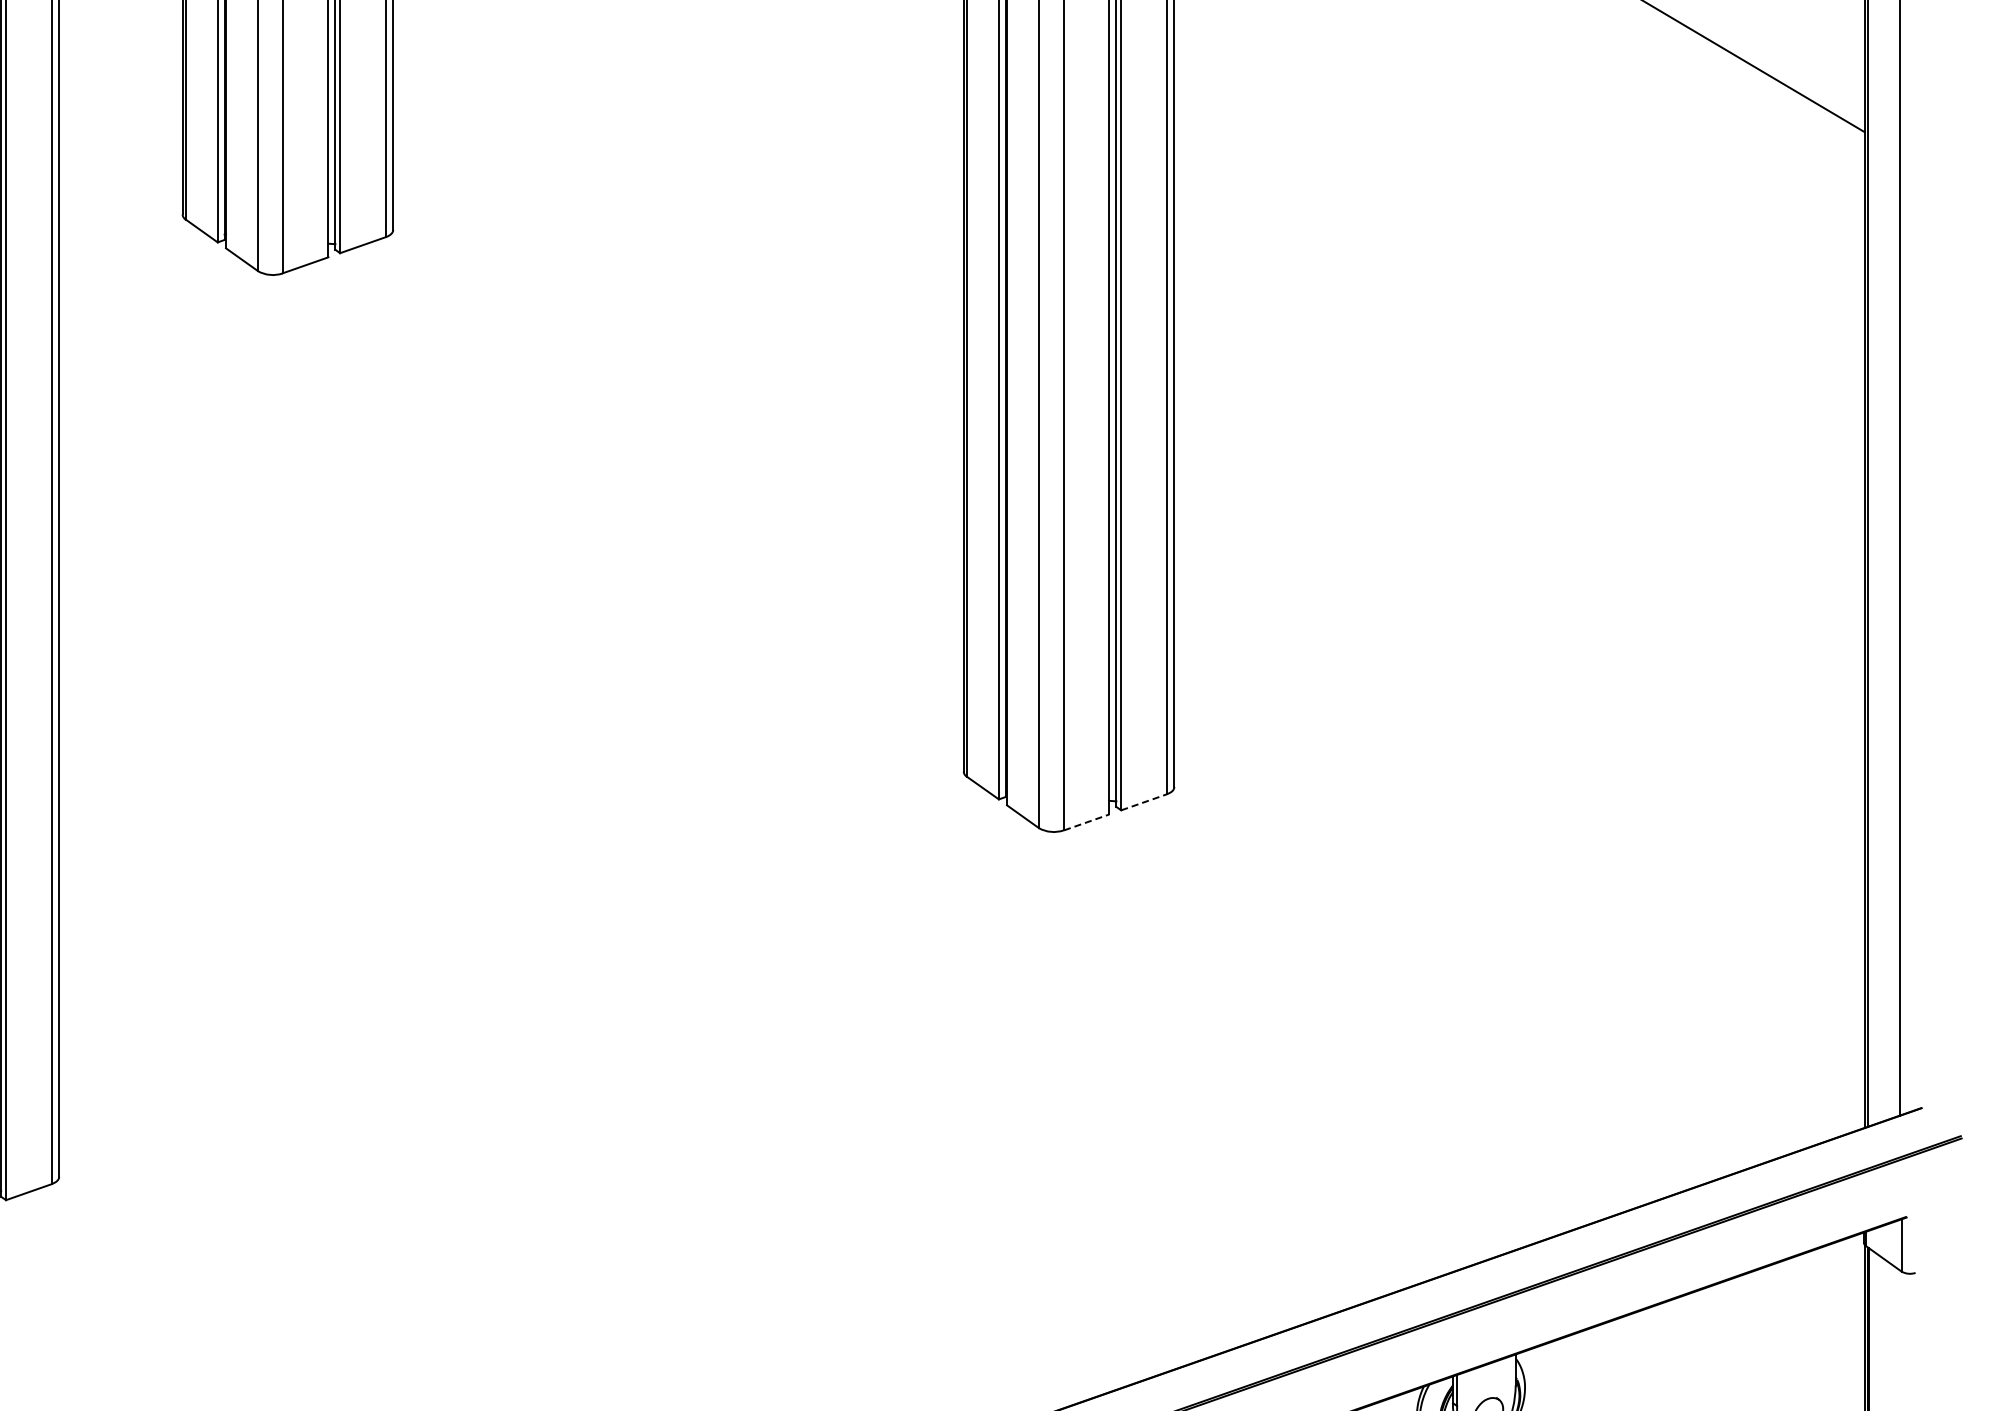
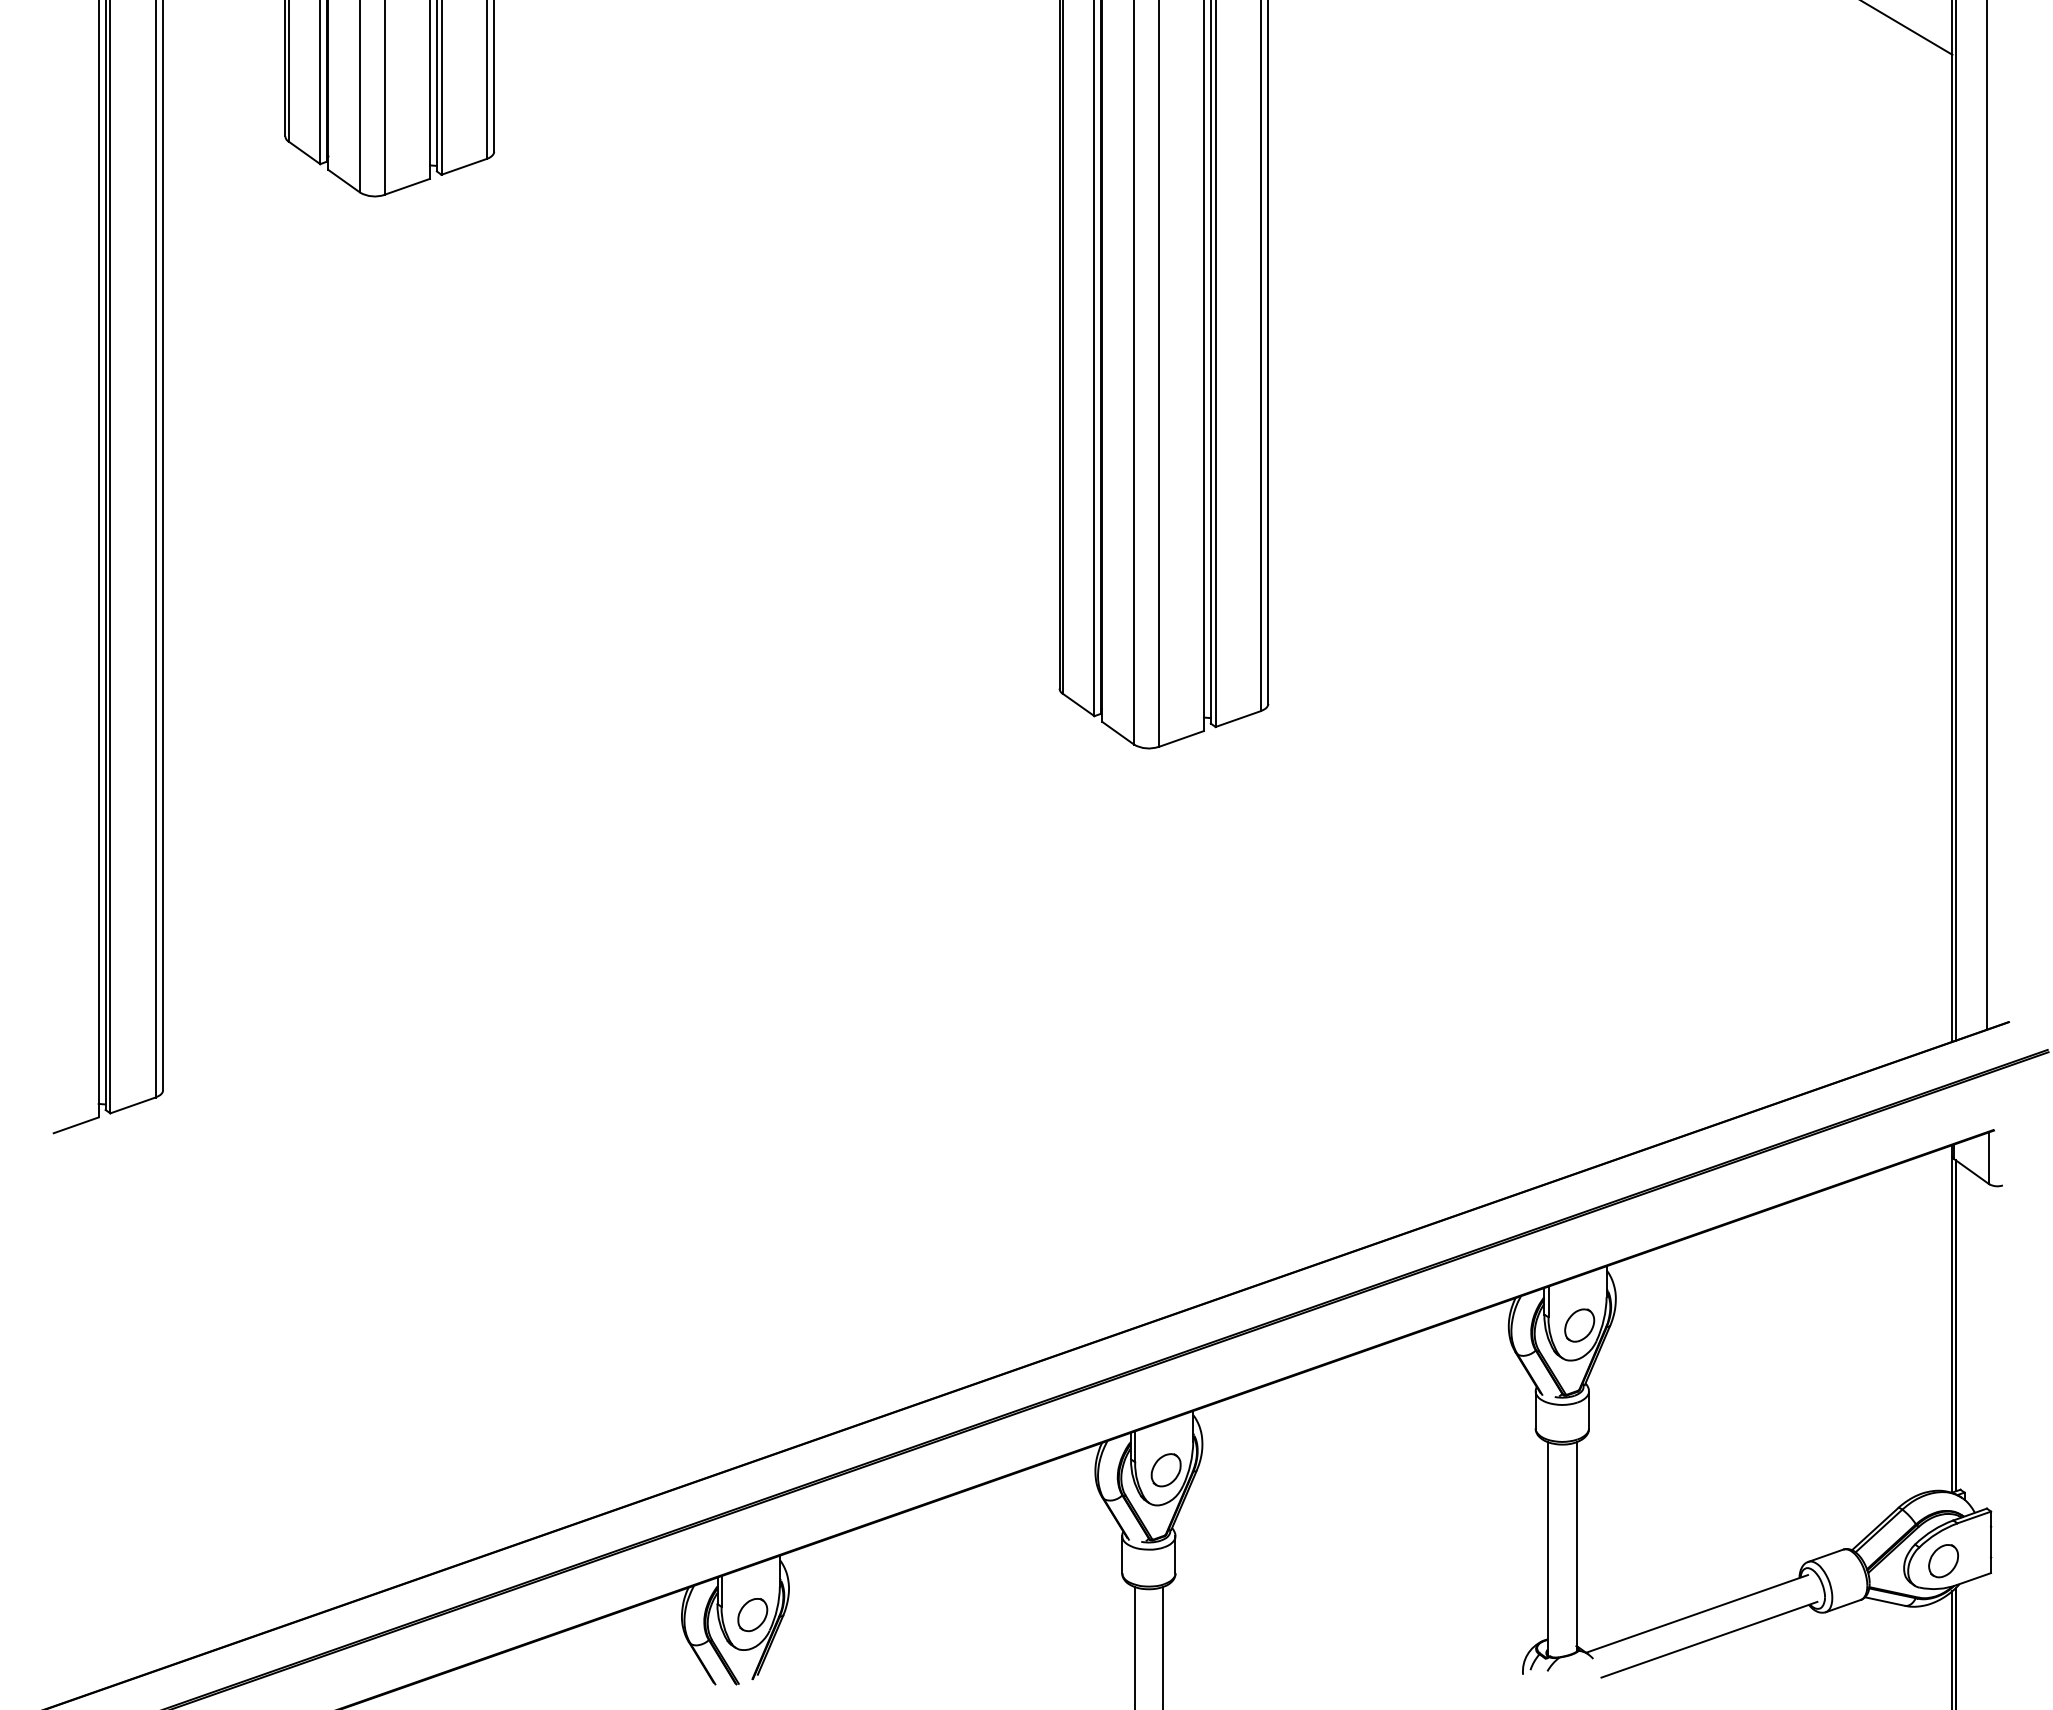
line: (1144, 802) -> (1238, 719), dashed -> solid
line: (1086, 821) -> (1181, 738), dashed -> solid

